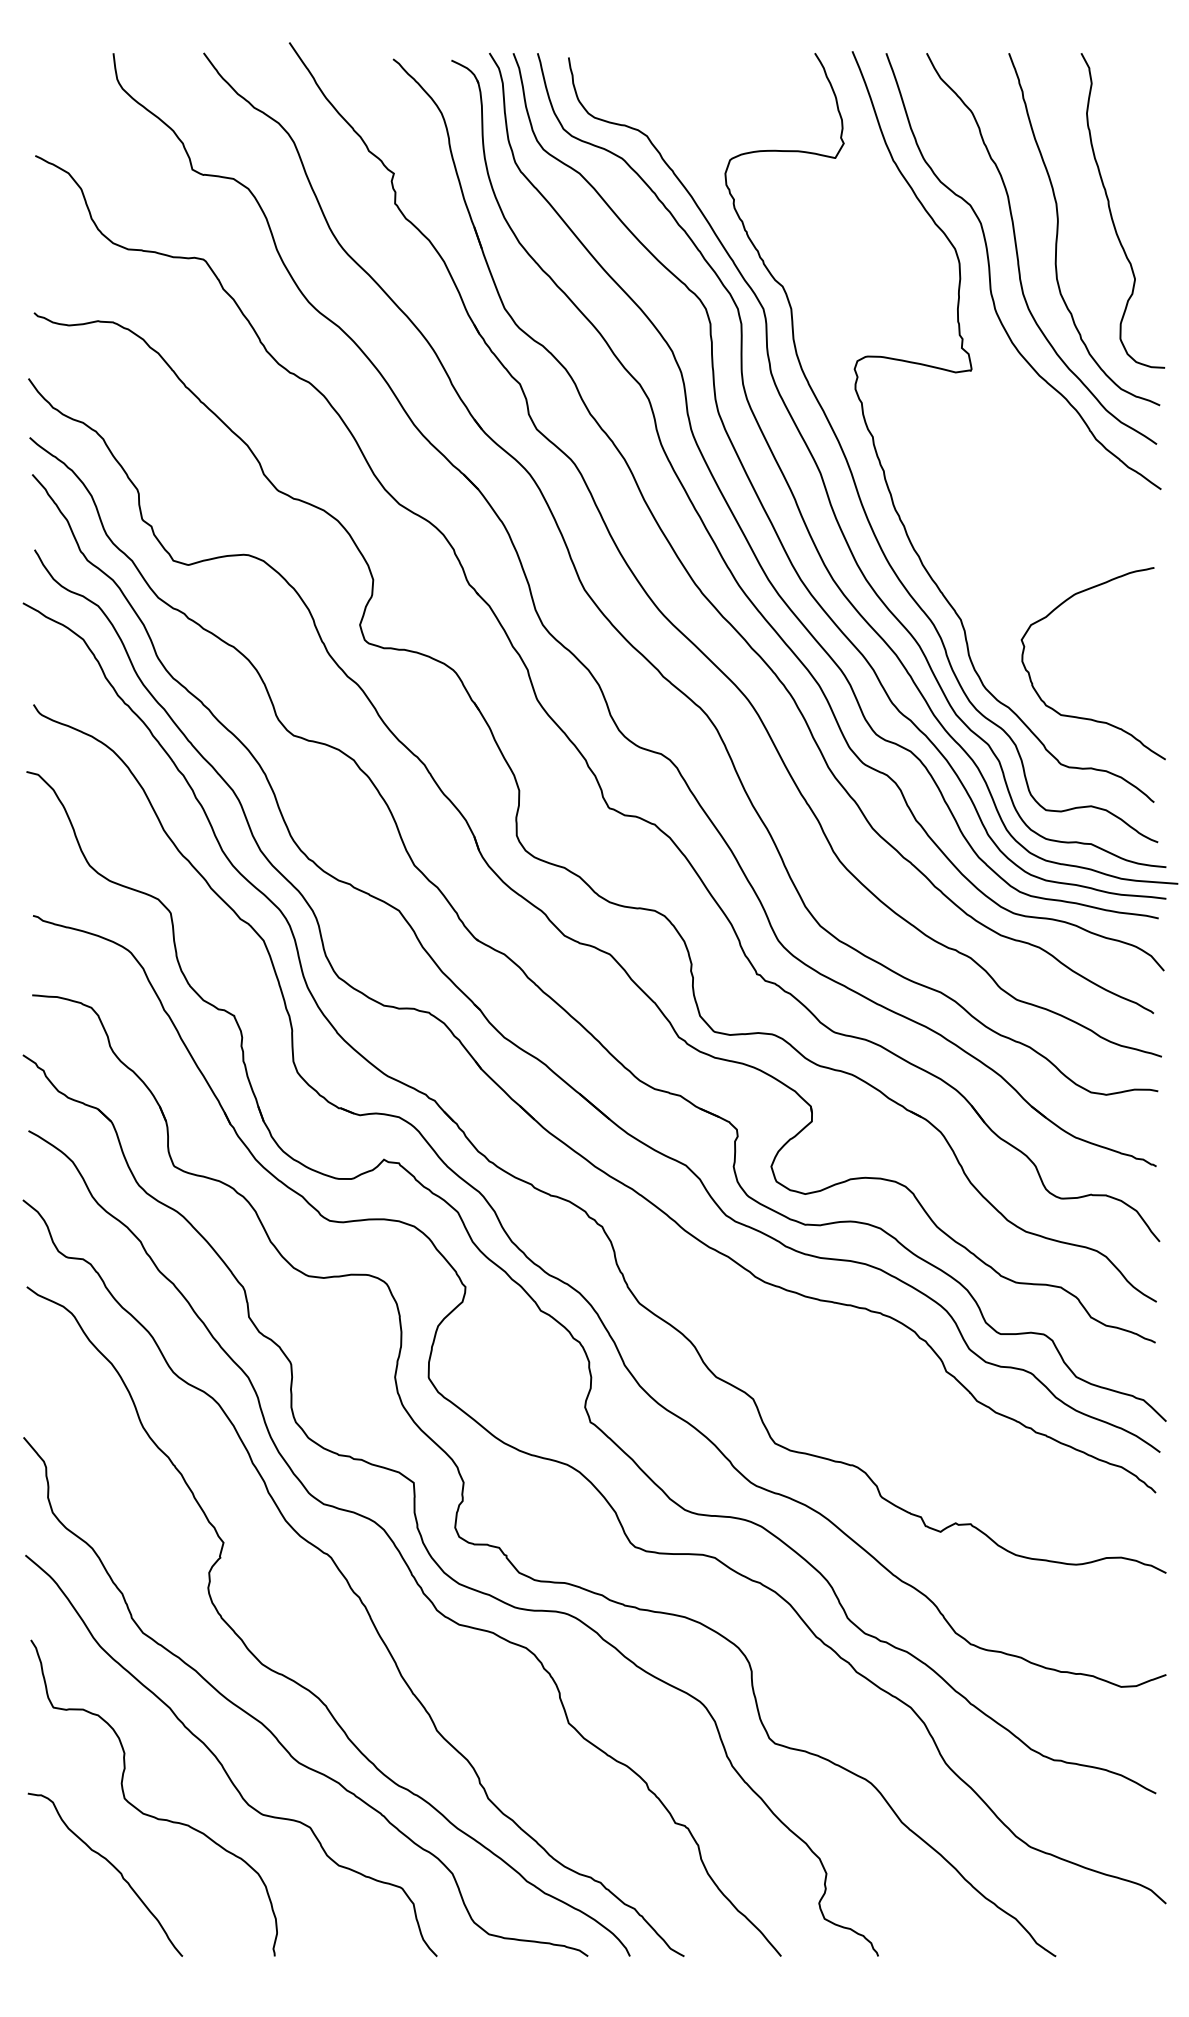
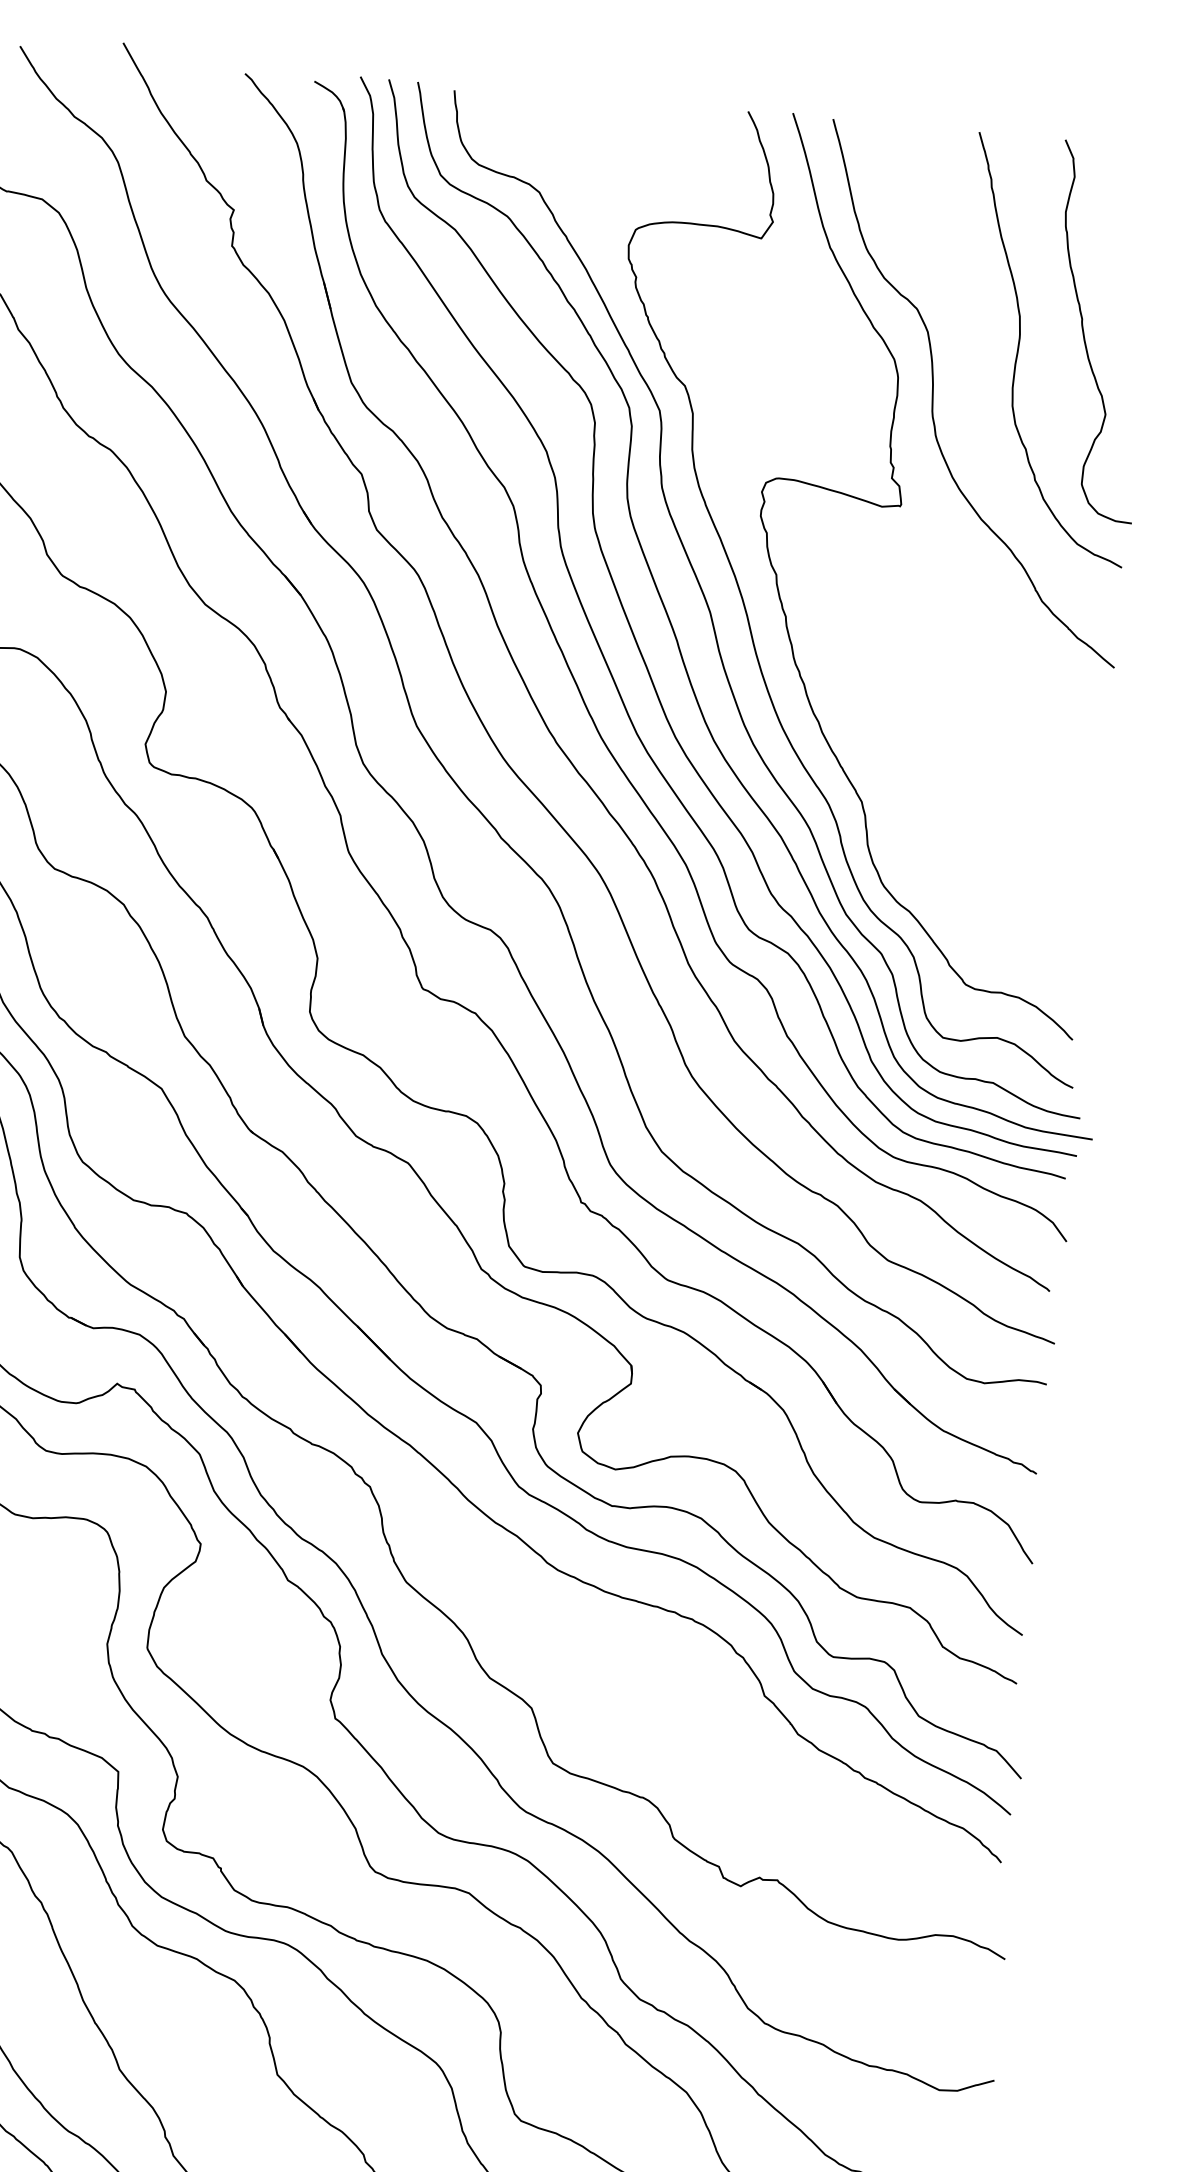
curve: (1018, 254) -> (969, 372), removed
curve: (1085, 717) -> (999, 931), removed

